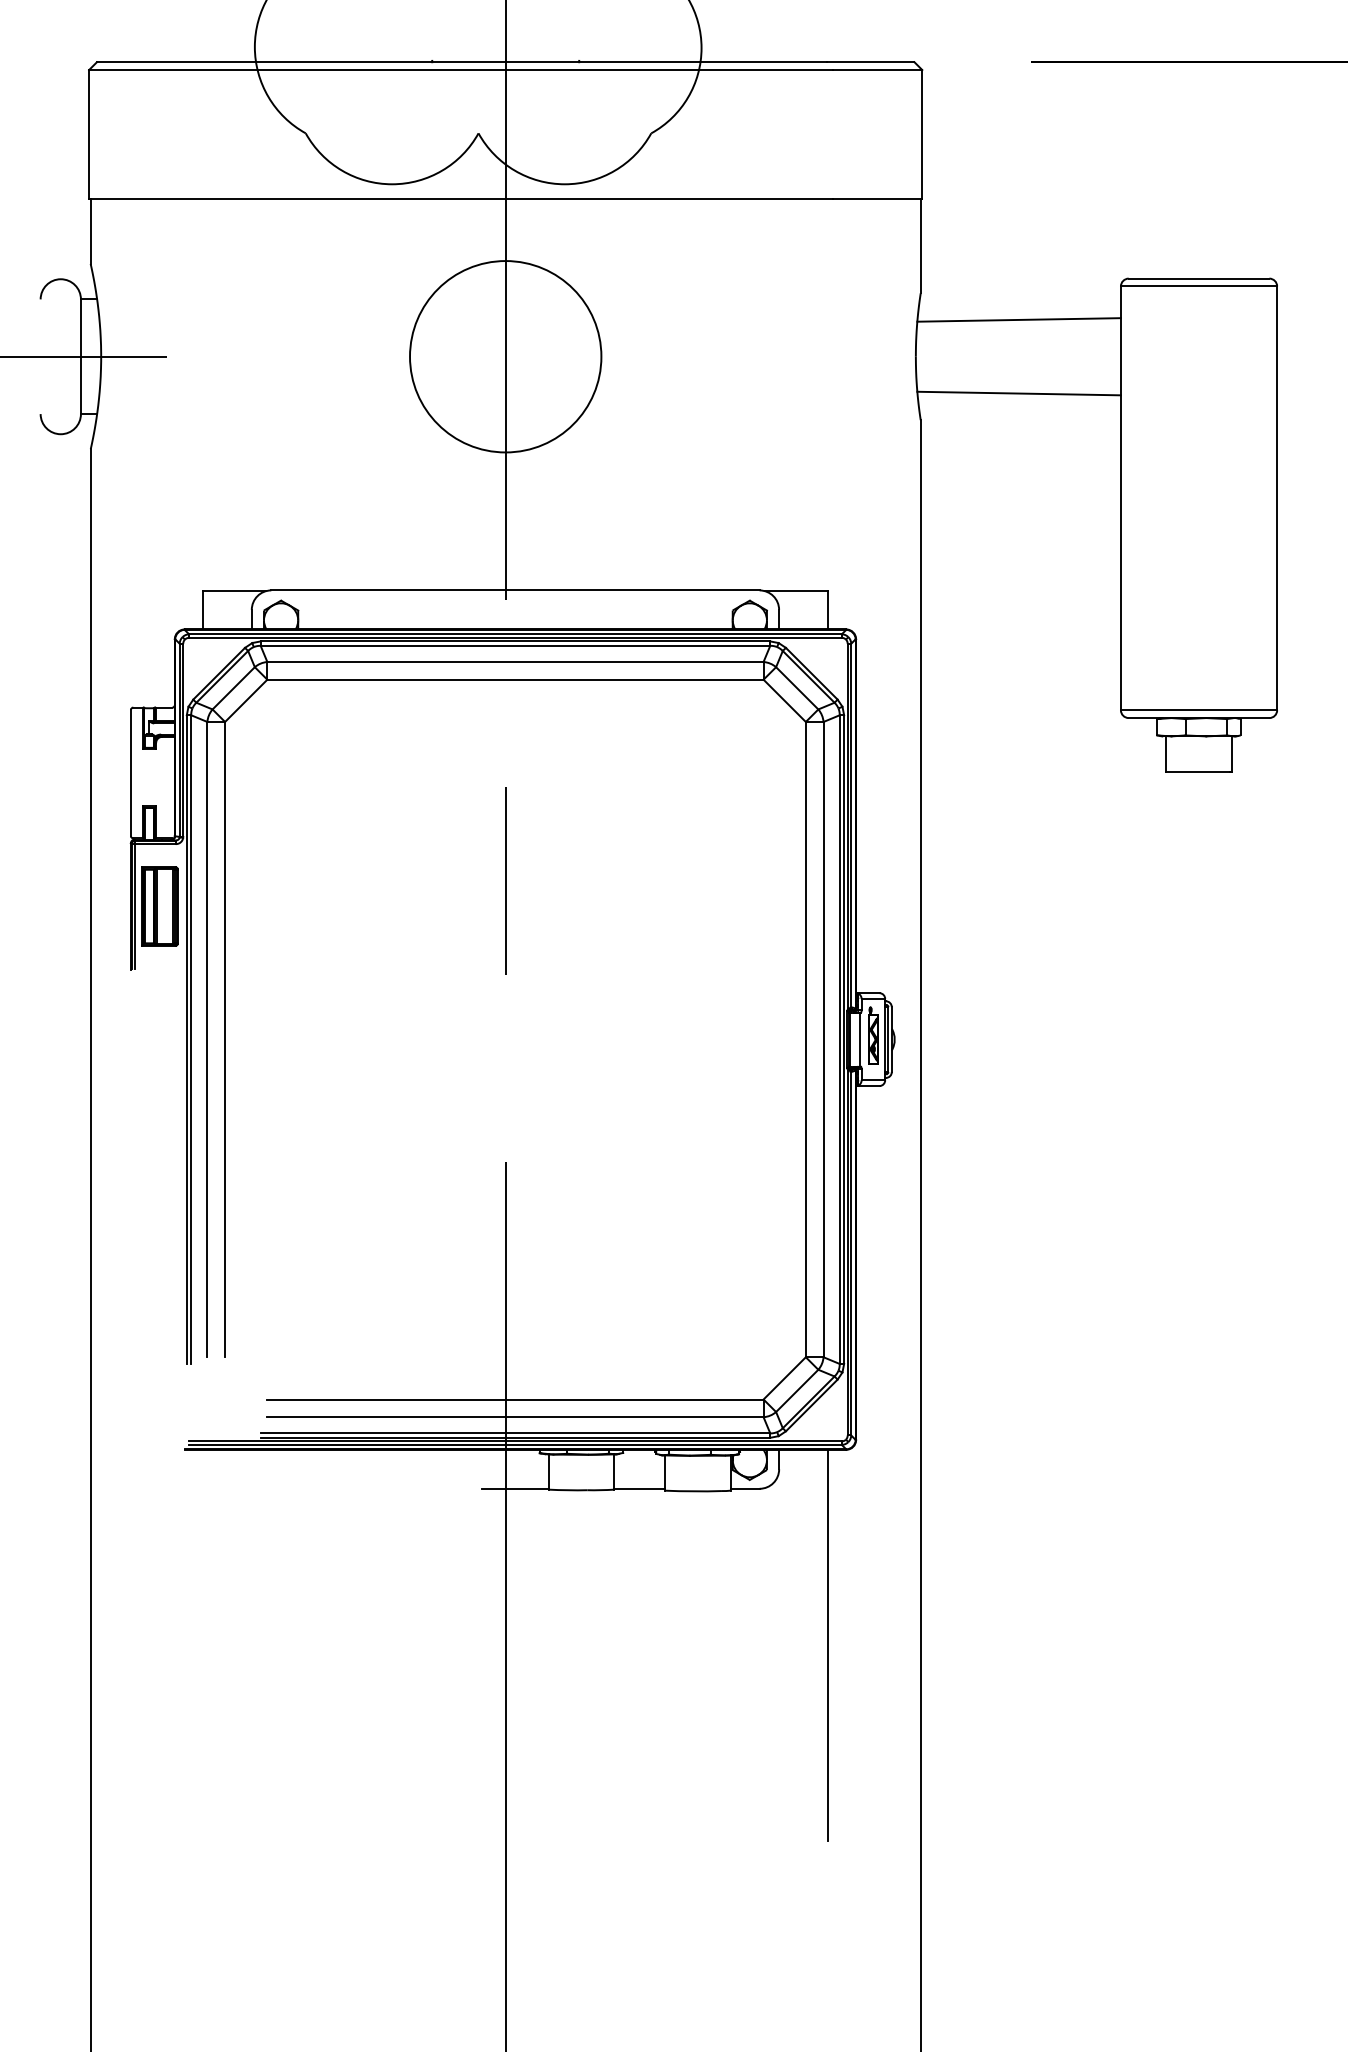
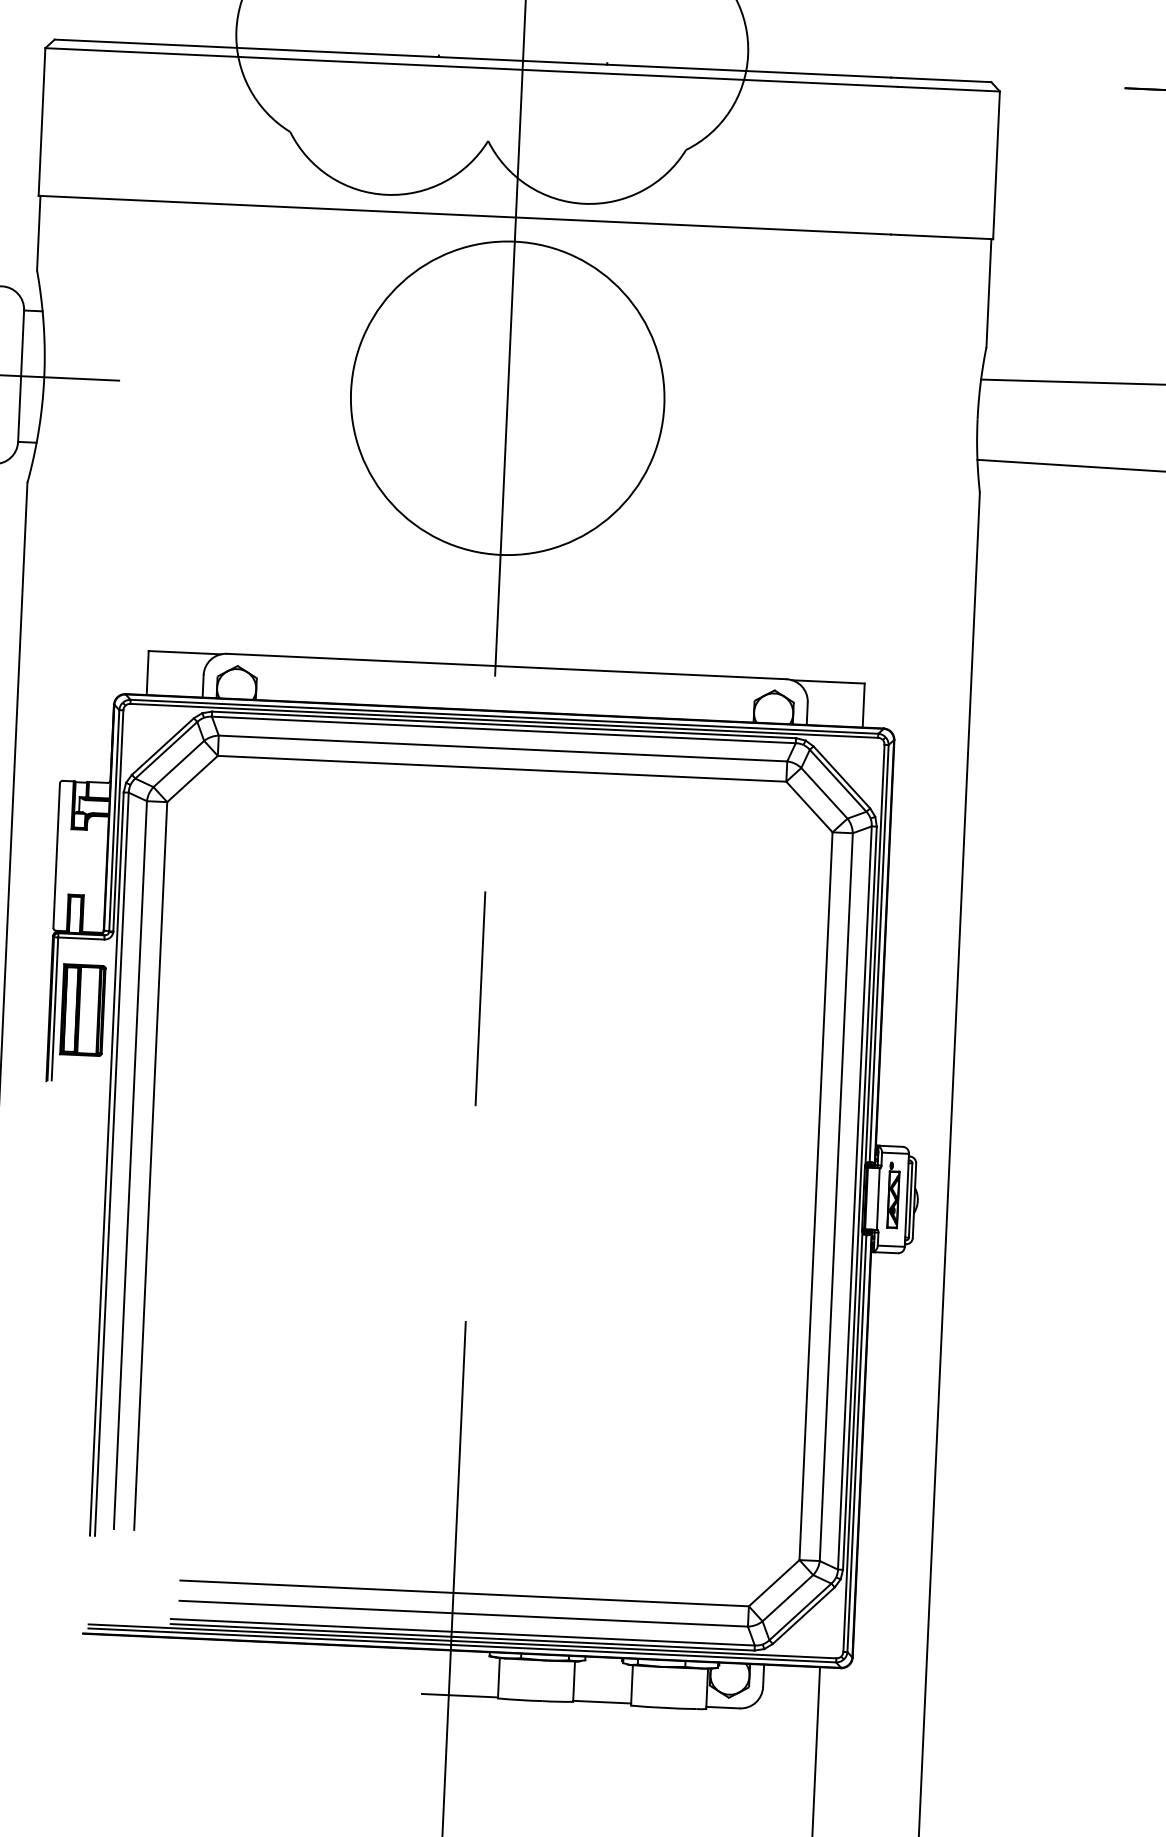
circle: (505, 356) -> (507, 398), size x1.43

